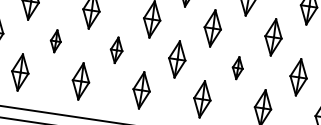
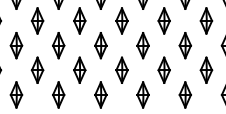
part: (55, 40) -> (37, 69), size x1.67
part: (116, 49) -> (79, 69), size x1.43
part: (237, 67) -> (163, 69), size x1.67

